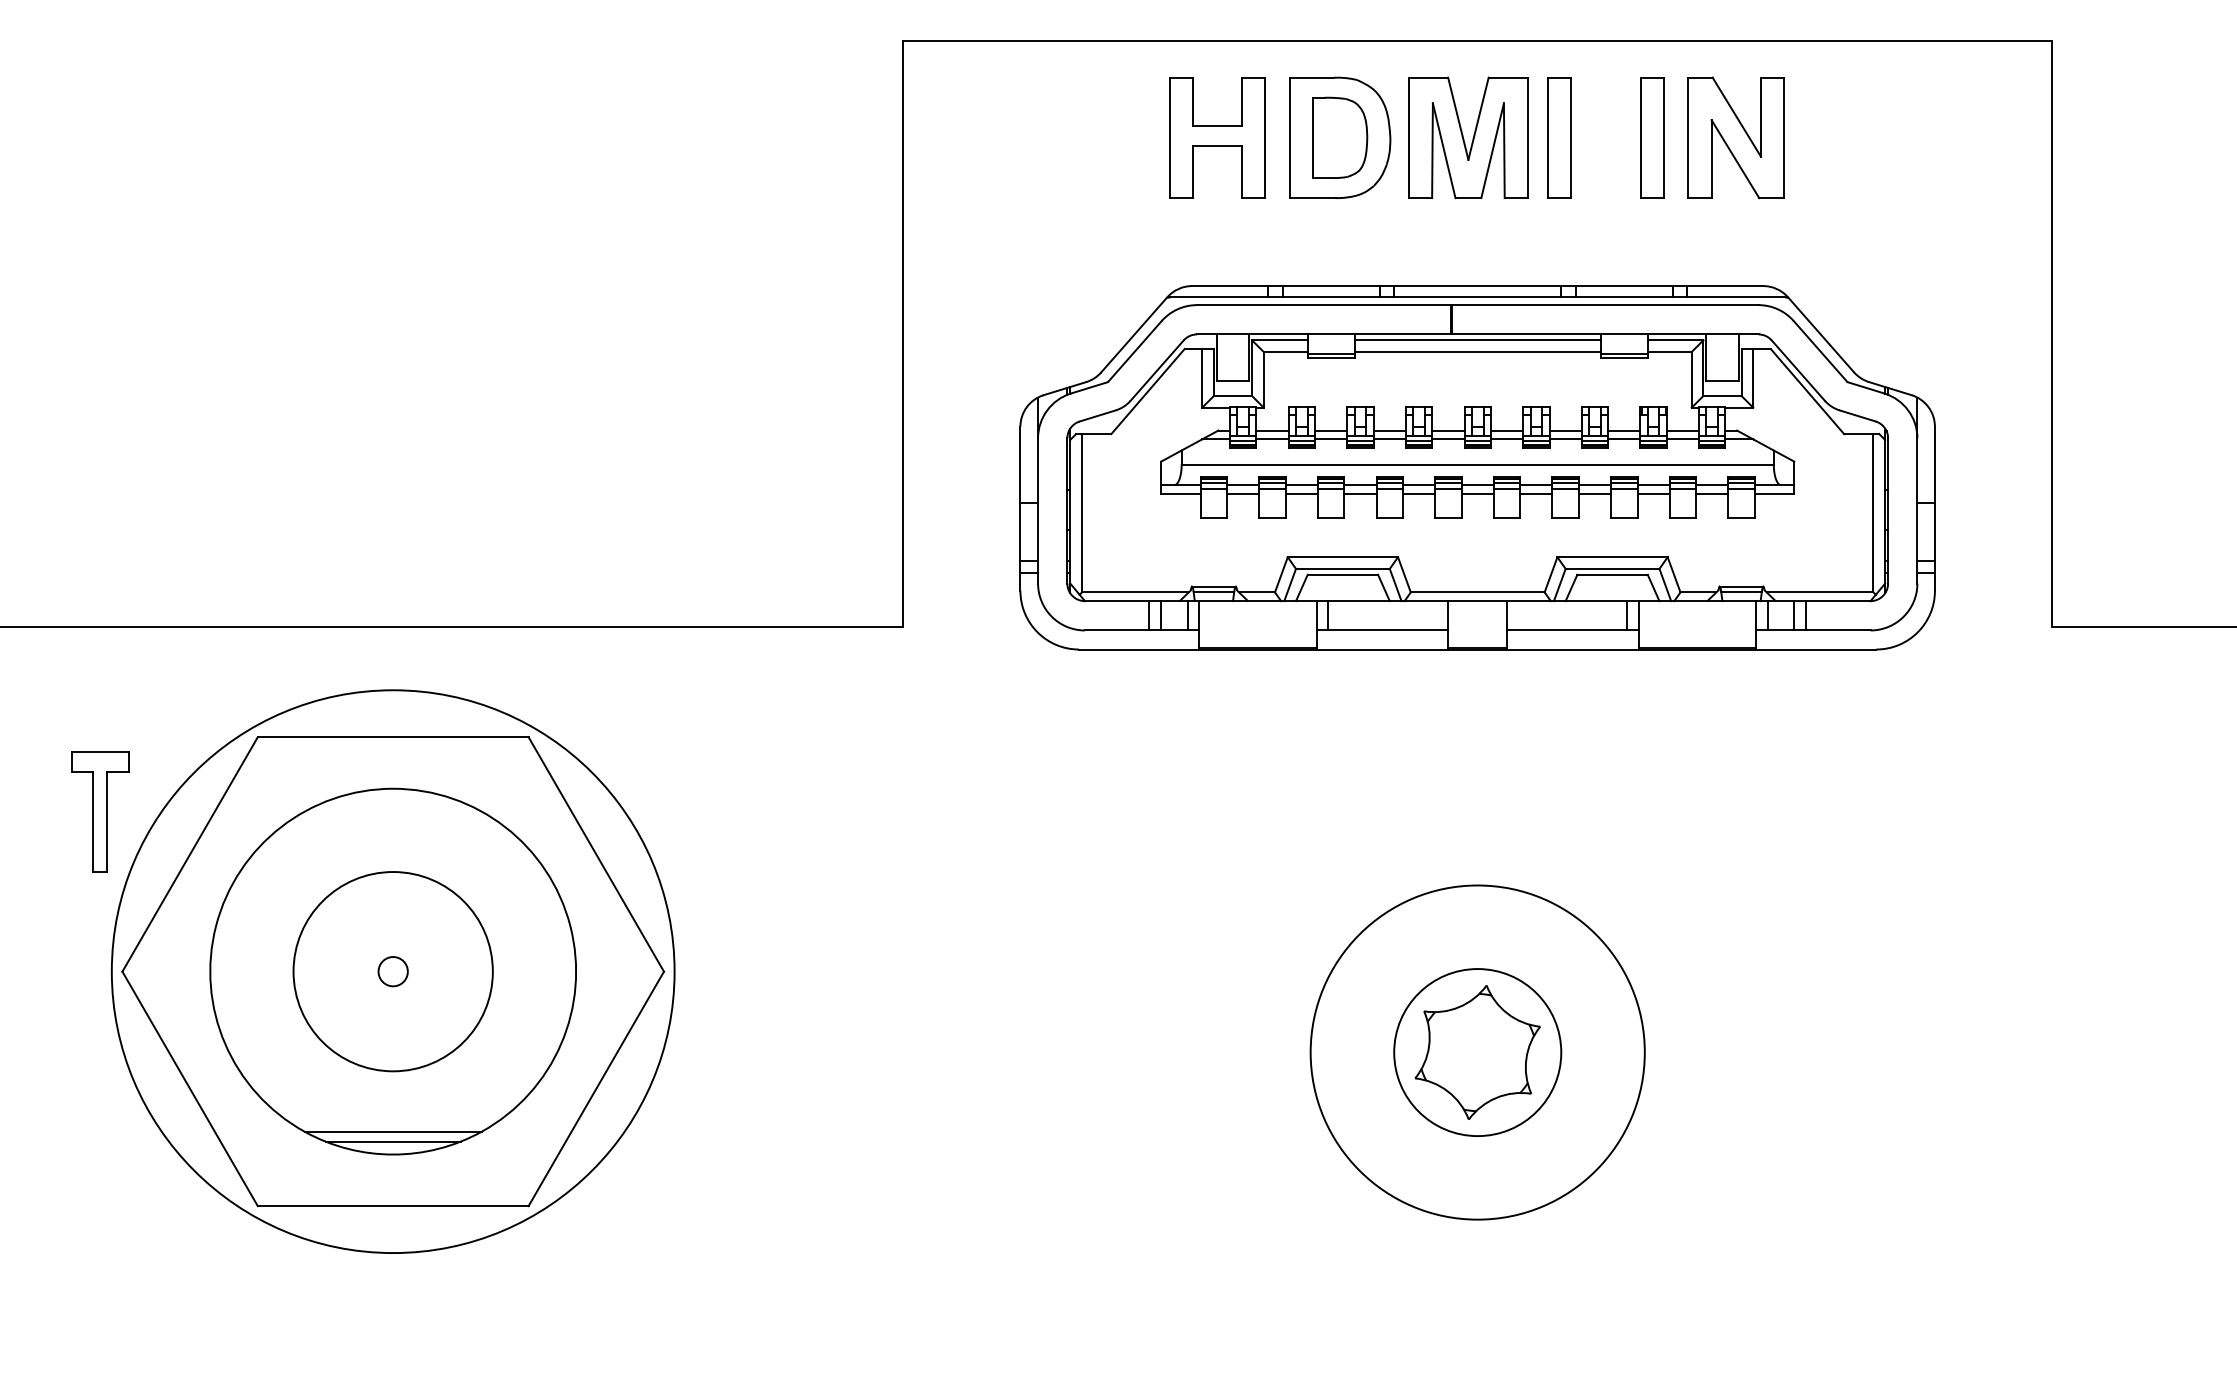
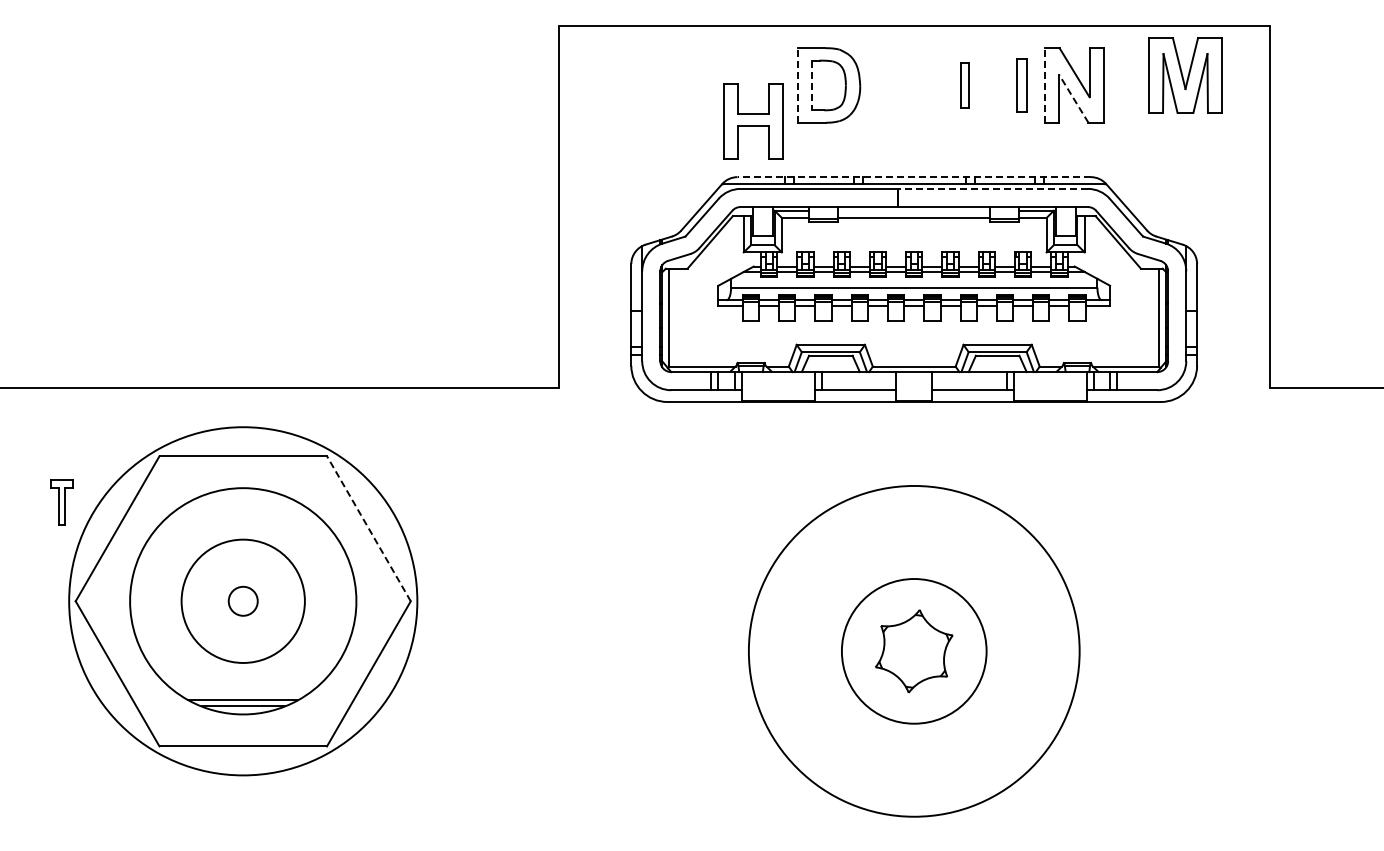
line: (1290, 136) -> (798, 84), solid -> dashed
line: (1688, 136) -> (1044, 84), solid -> dashed
part: (1217, 137) -> (753, 121), moved
line: (1313, 137) -> (812, 85), solid -> dashed
part: (1468, 137) -> (1185, 75), moved
part: (1558, 137) -> (964, 85), size x0.6
part: (1651, 137) -> (1021, 85), size x0.7
line: (1735, 158) -> (1073, 98), solid -> dashed
line: (1478, 286) -> (914, 177), solid -> dashed
line: (1605, 304) -> (993, 188), solid -> dashed
line: (1478, 339) -> (914, 210), removed
part: (99, 811) -> (61, 502), size x0.6
line: (595, 853) -> (368, 528), solid -> dashed
circle: (393, 971) -> (243, 601), size x1.6
circle: (1476, 1052) -> (913, 651), size x1.4
circle: (1476, 1052) -> (913, 651), size x1.6

